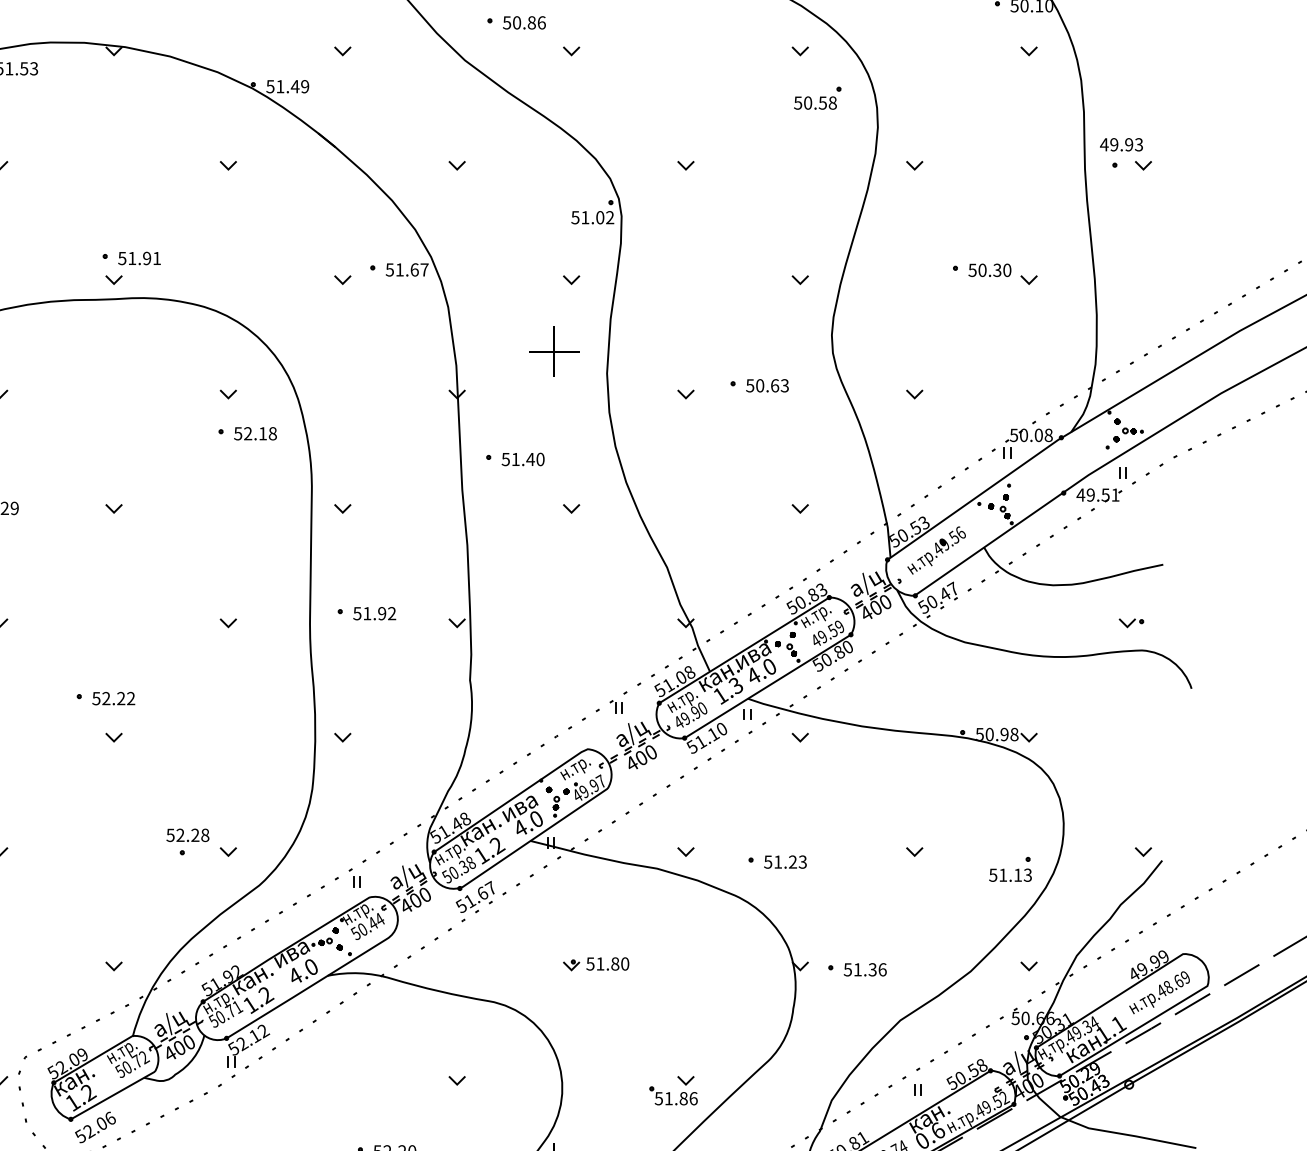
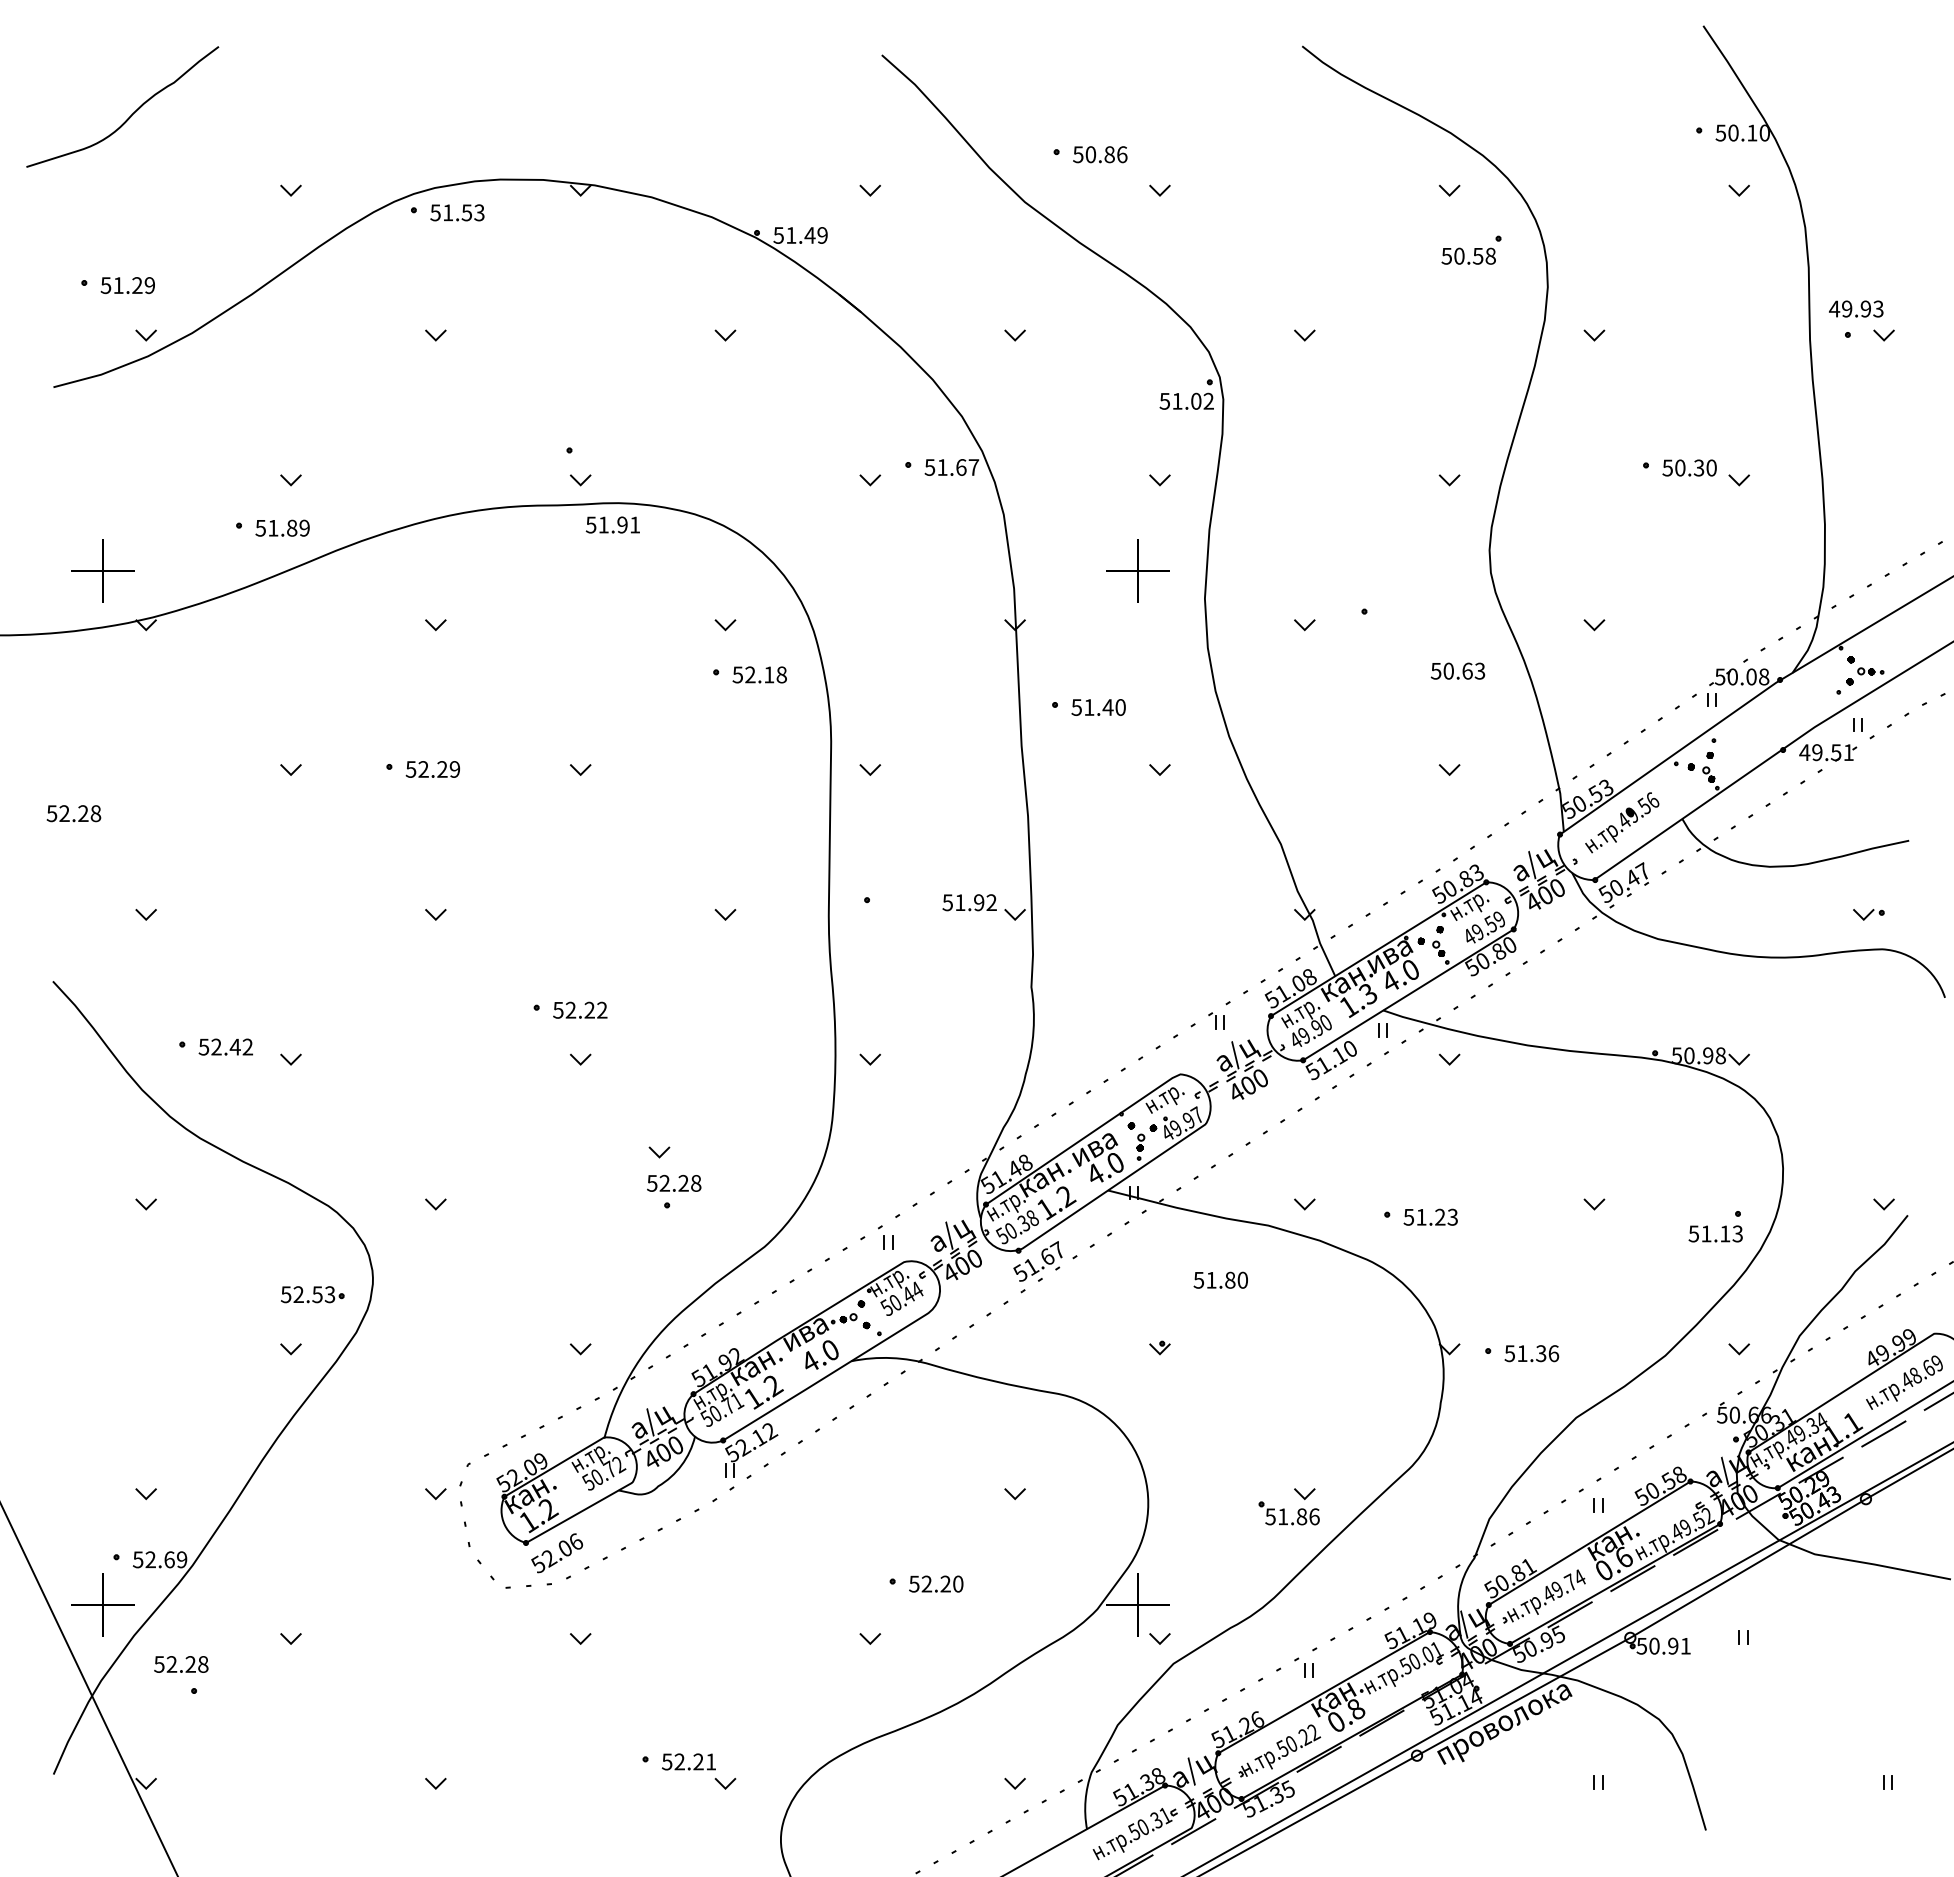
text: (139, 258) -> (612, 524), moved
text: (767, 385) -> (1457, 670), moved
text: (374, 613) -> (969, 902), moved
line: (226, 852) -> (657, 1153), moved
text: (607, 963) -> (1220, 1279), moved

